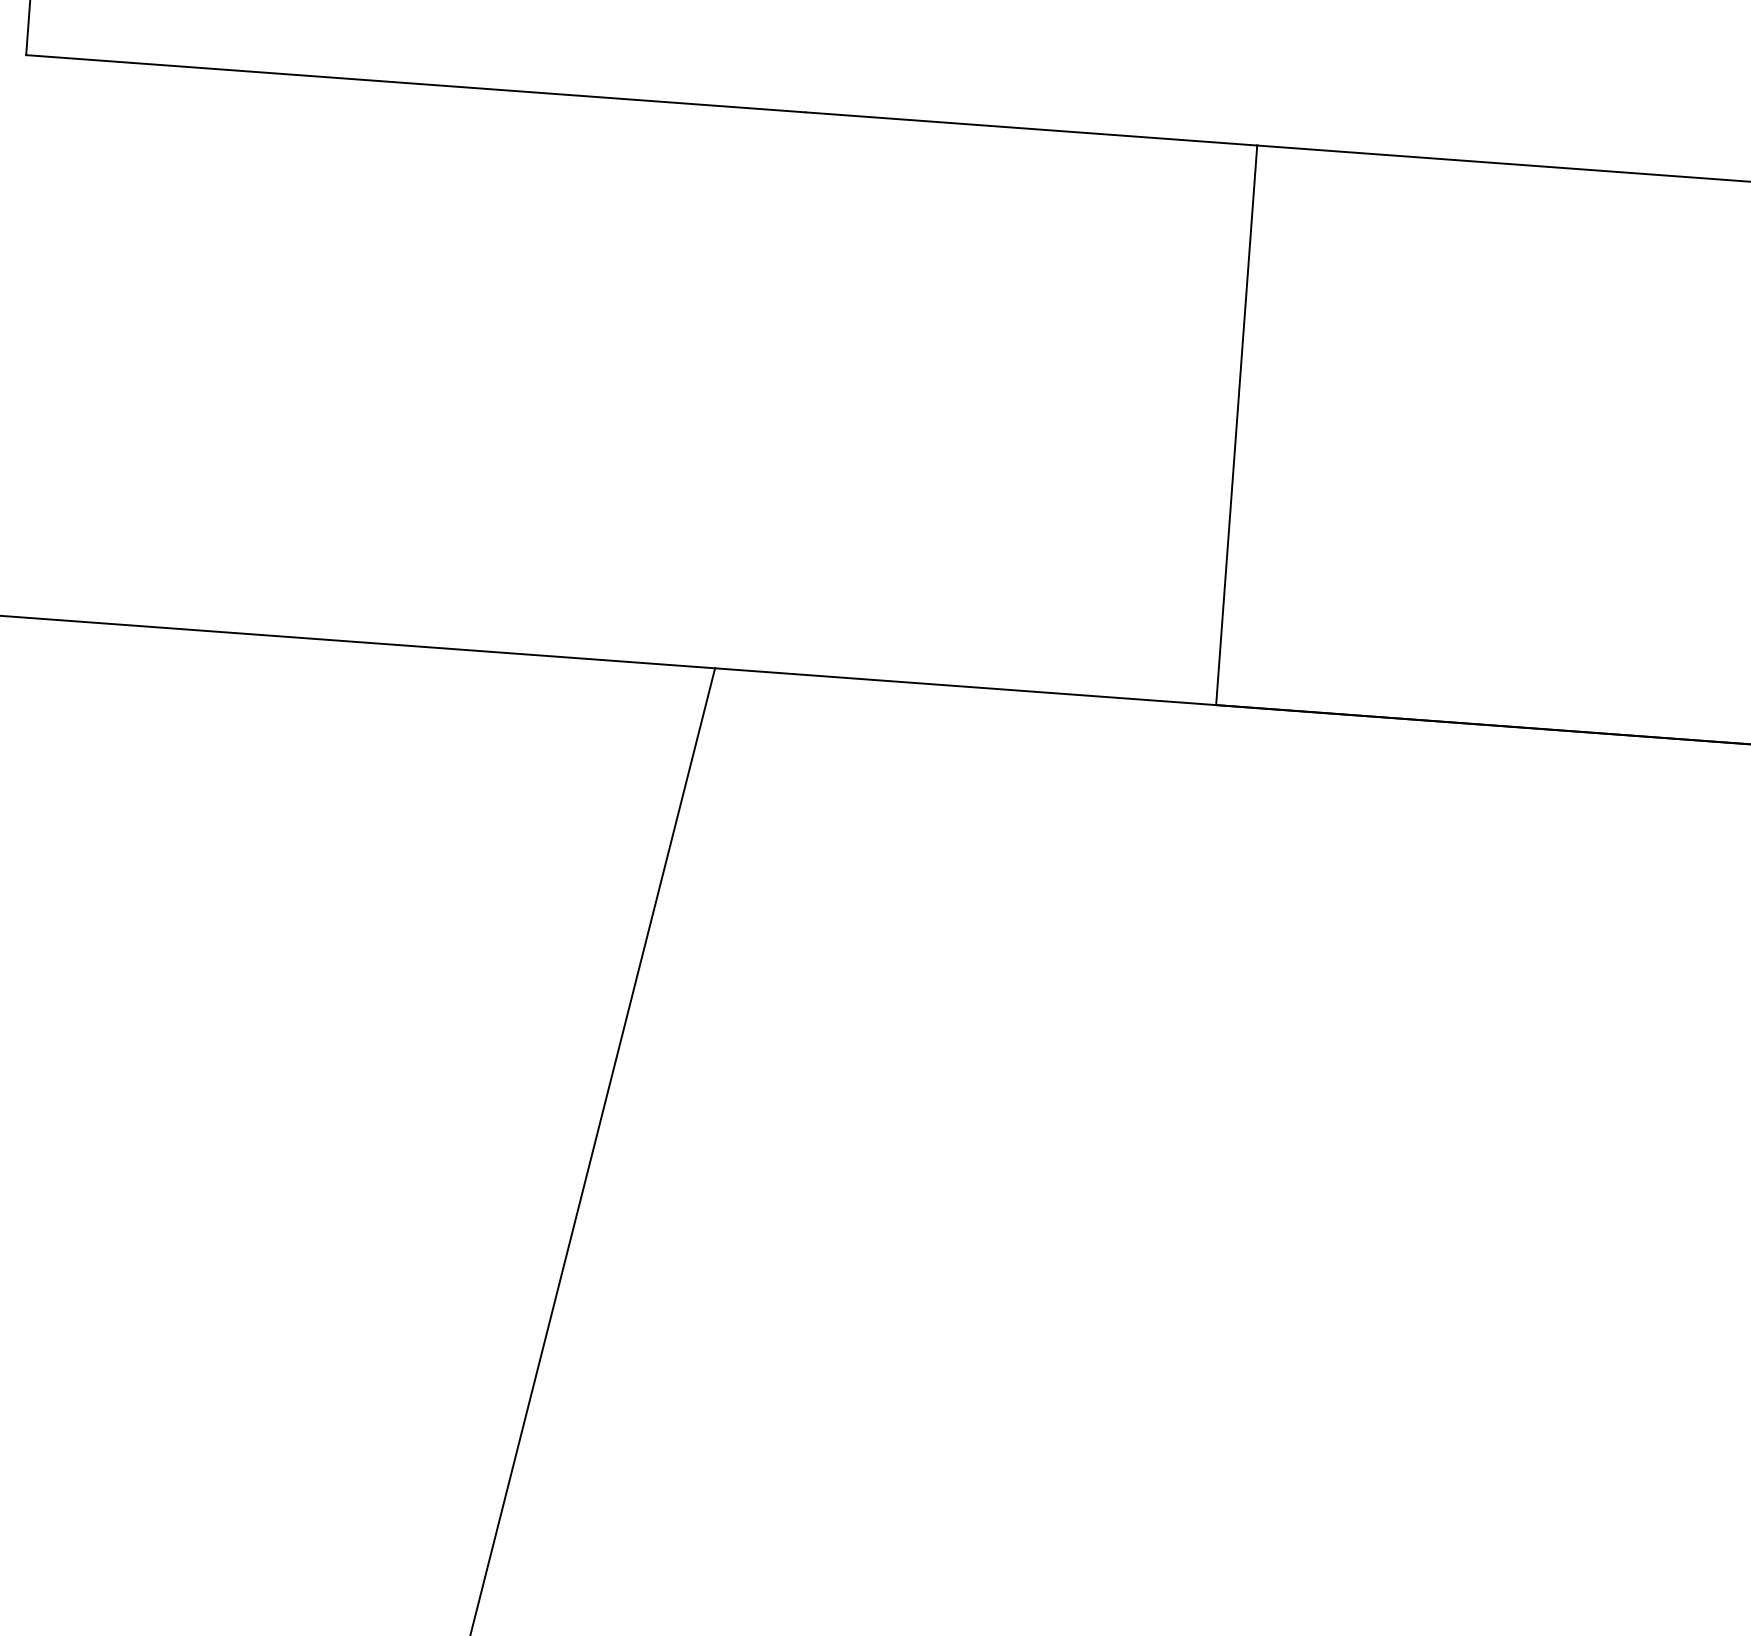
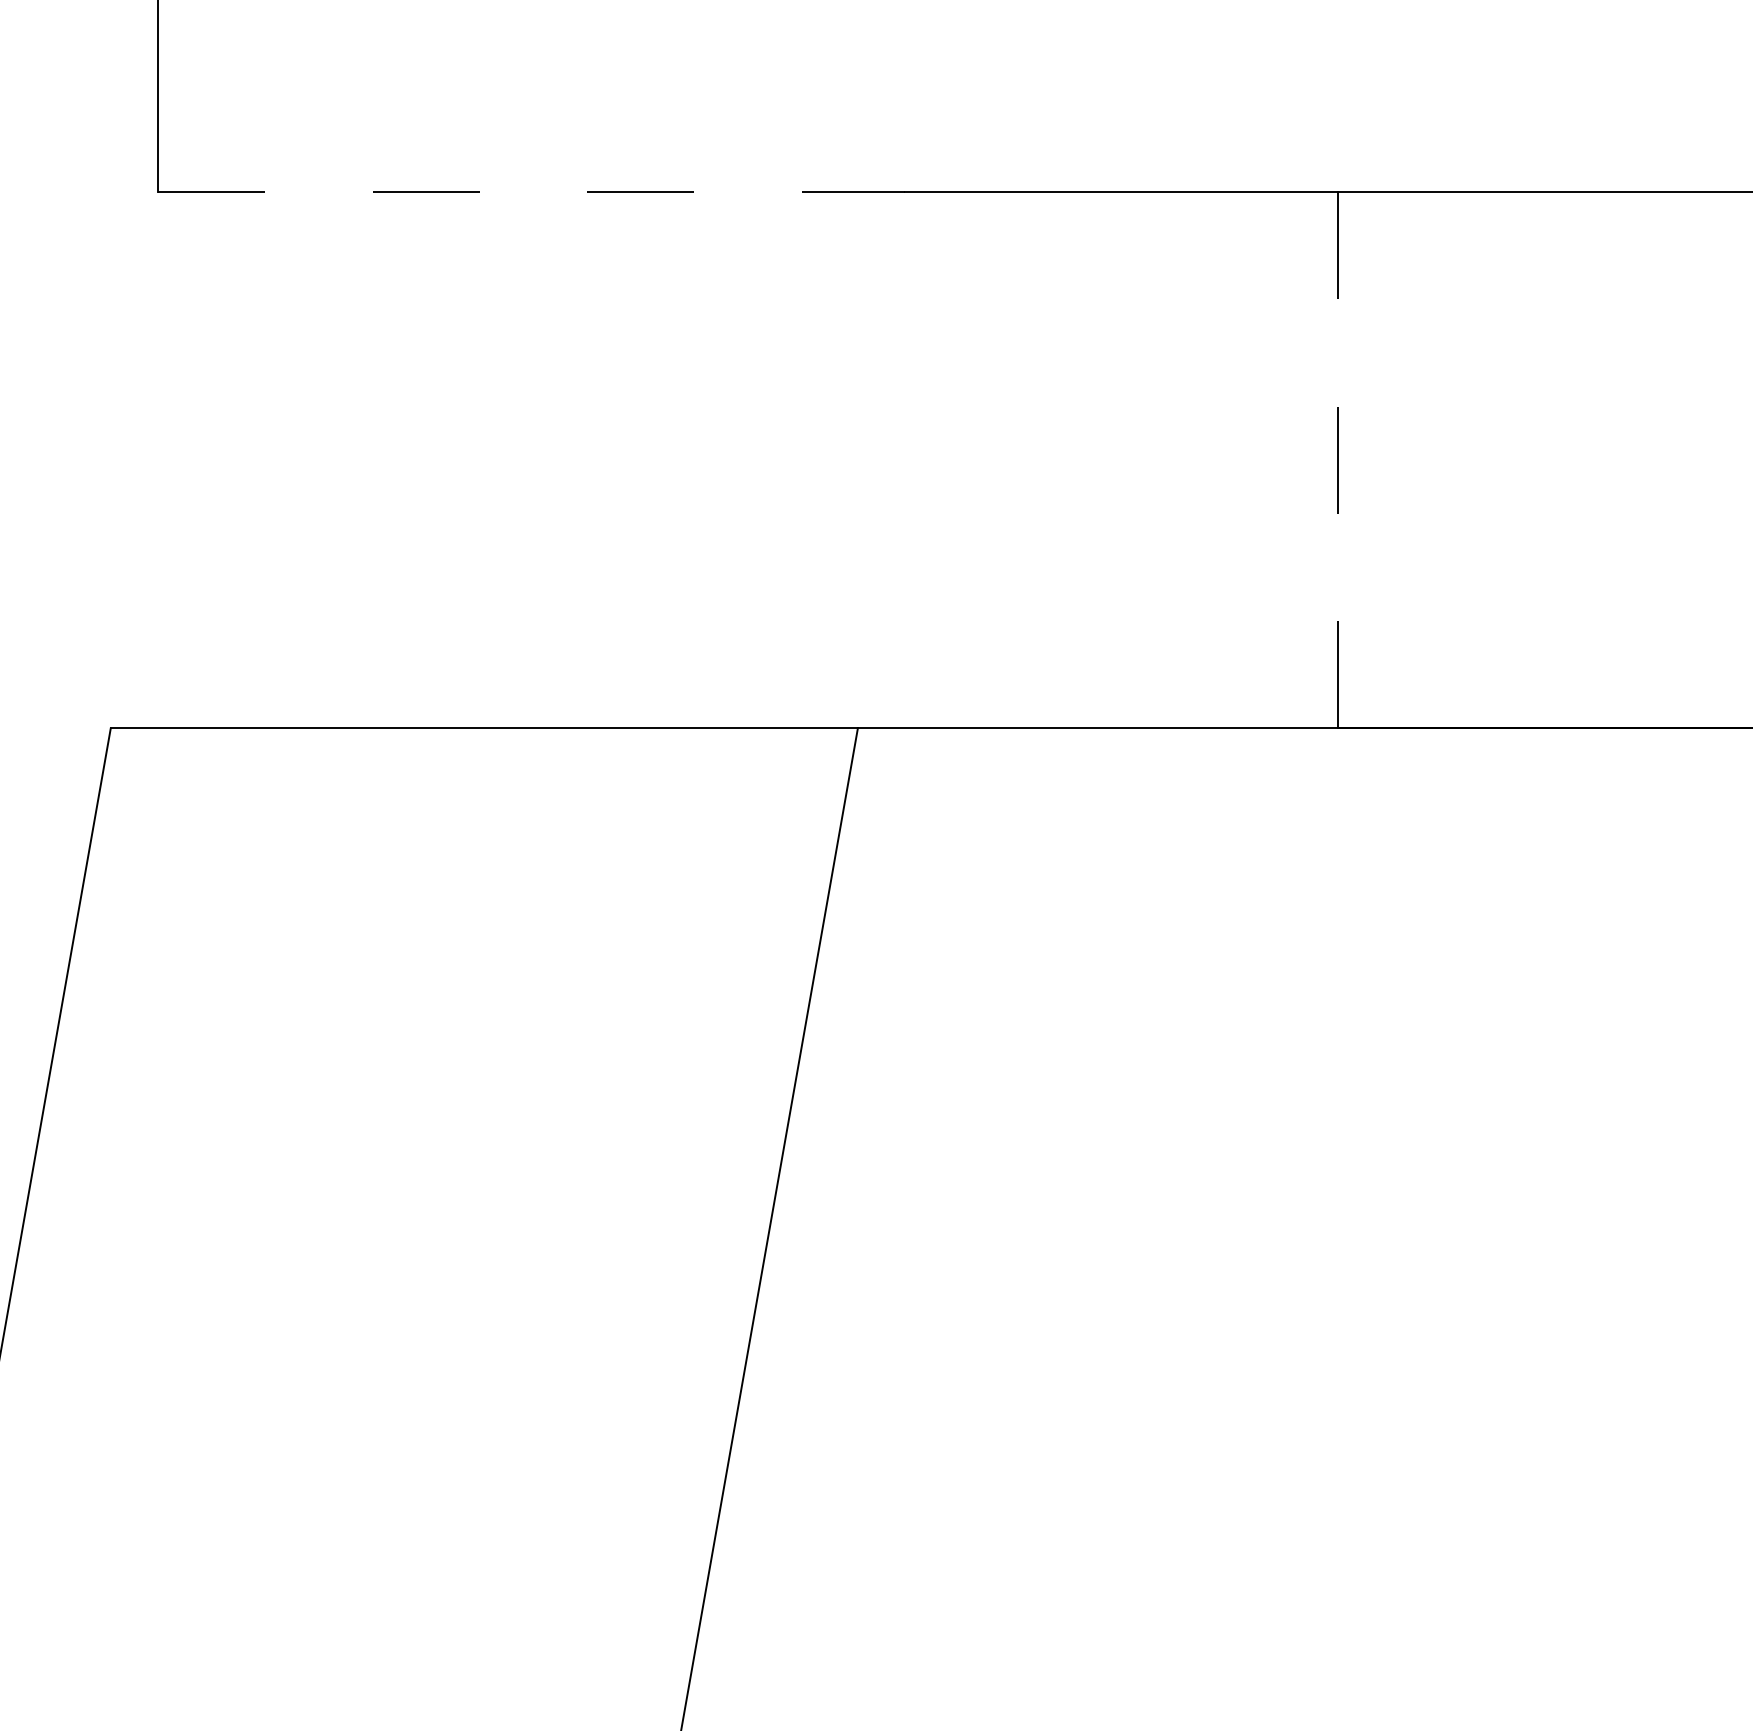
line: (415, 84) -> (531, 192), solid -> dashed
line: (1237, 424) -> (1338, 459), solid -> dashed

